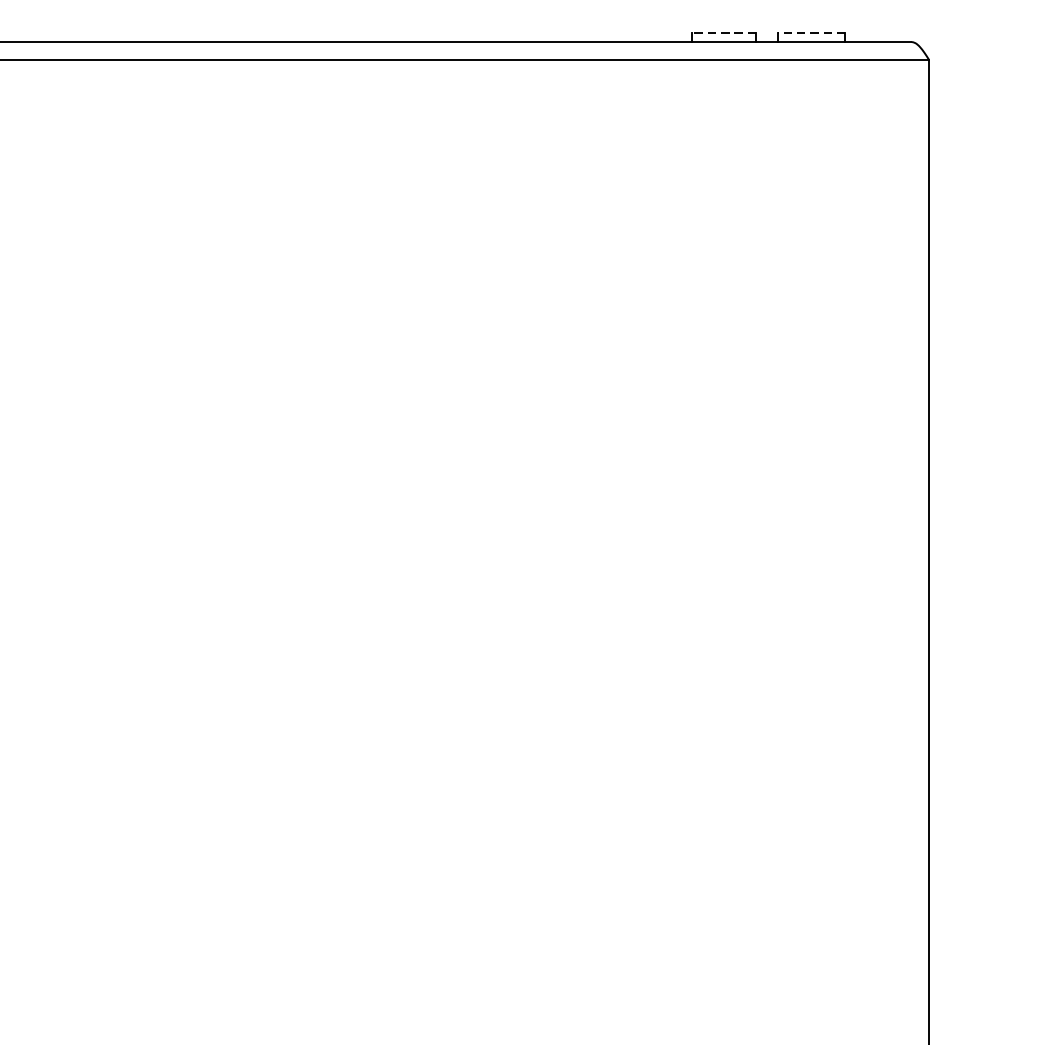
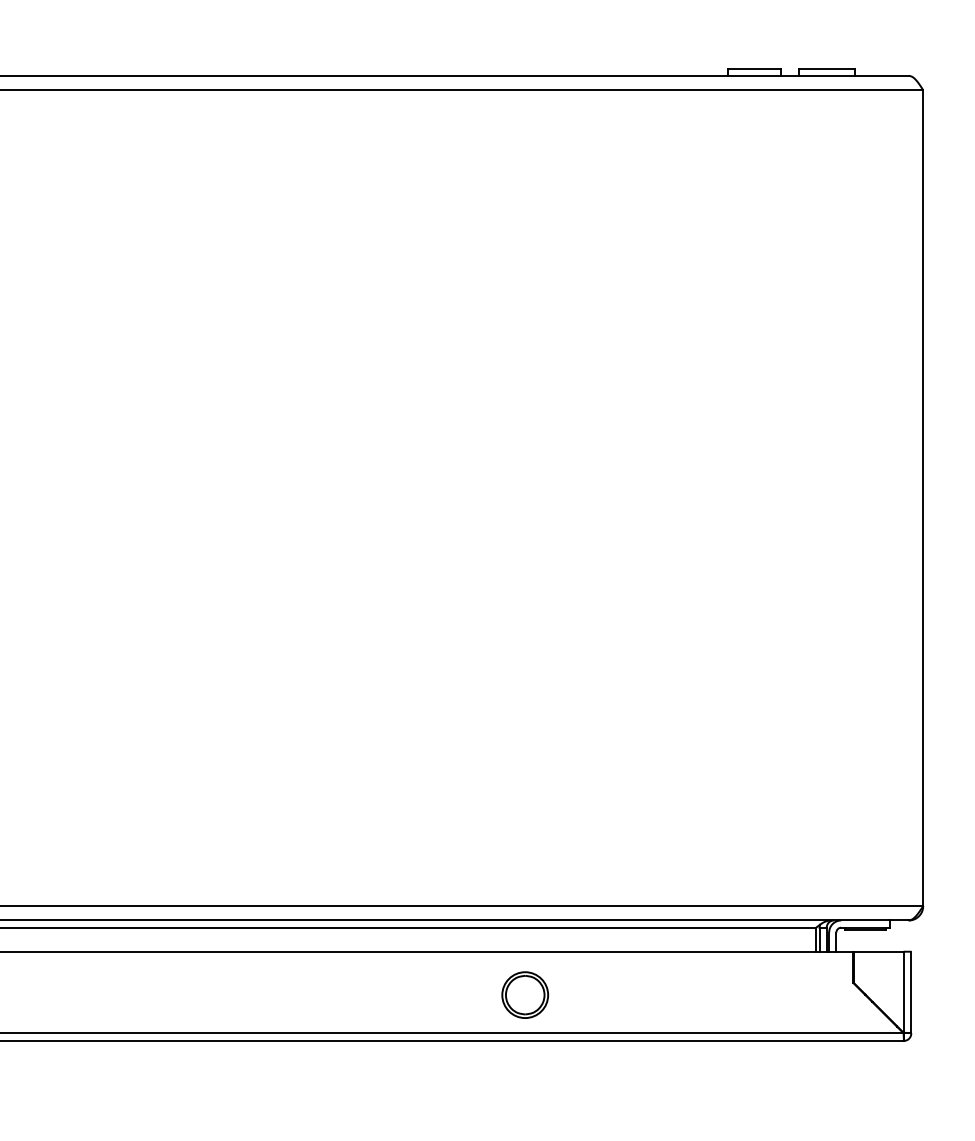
line: (724, 33) -> (754, 68), dashed -> solid
line: (811, 33) -> (826, 68), dashed -> solid

